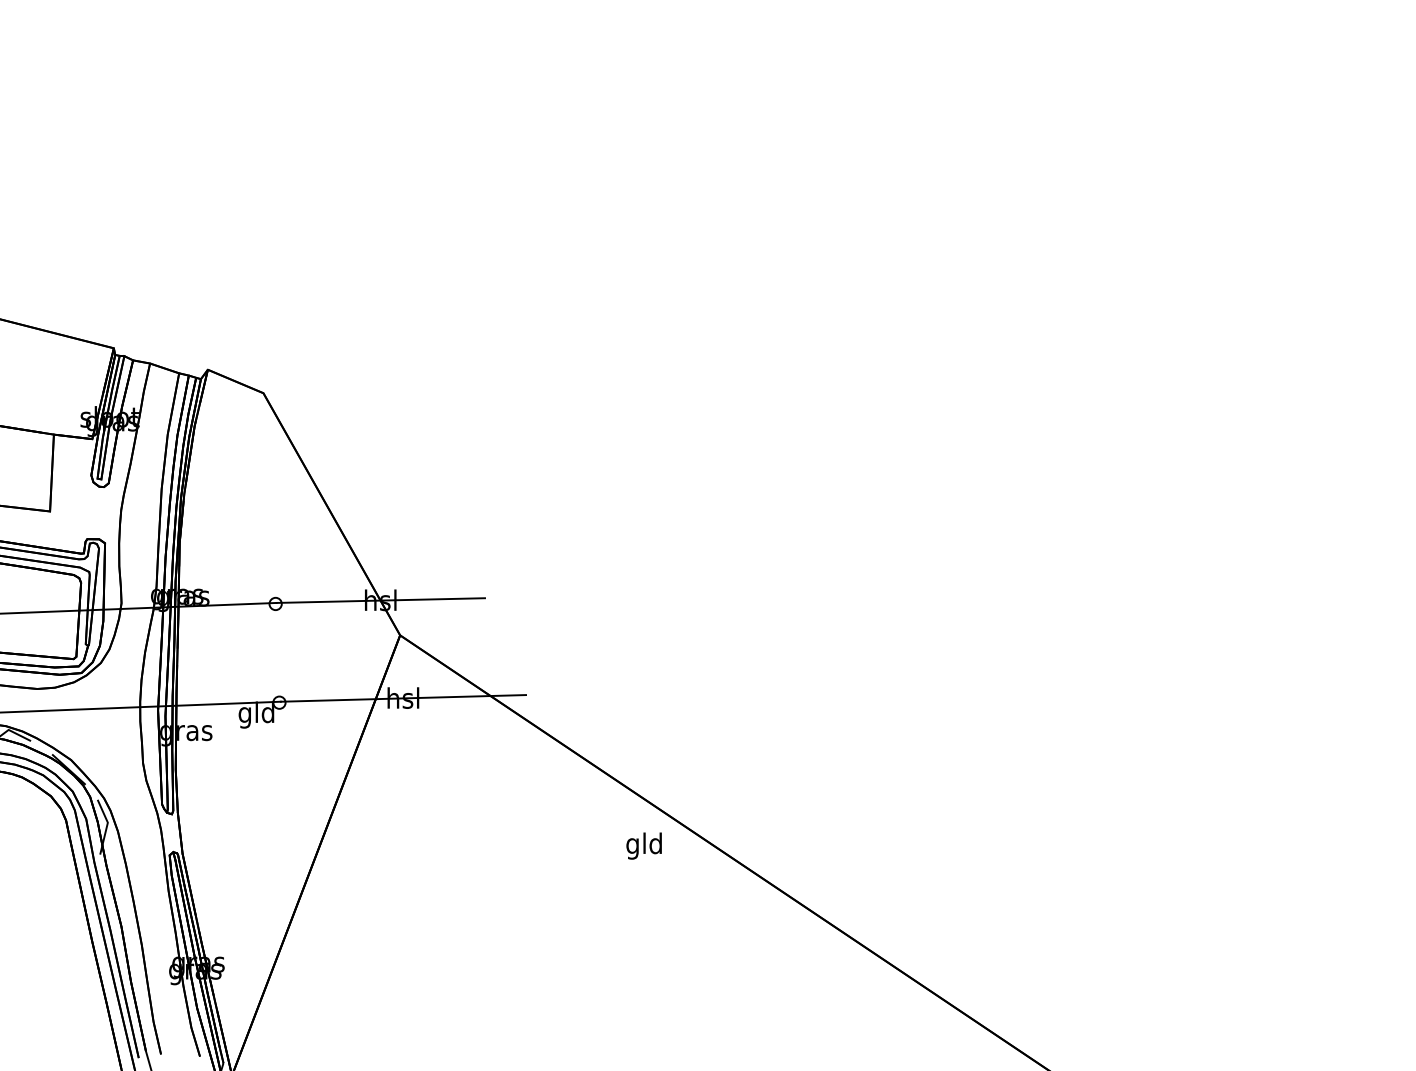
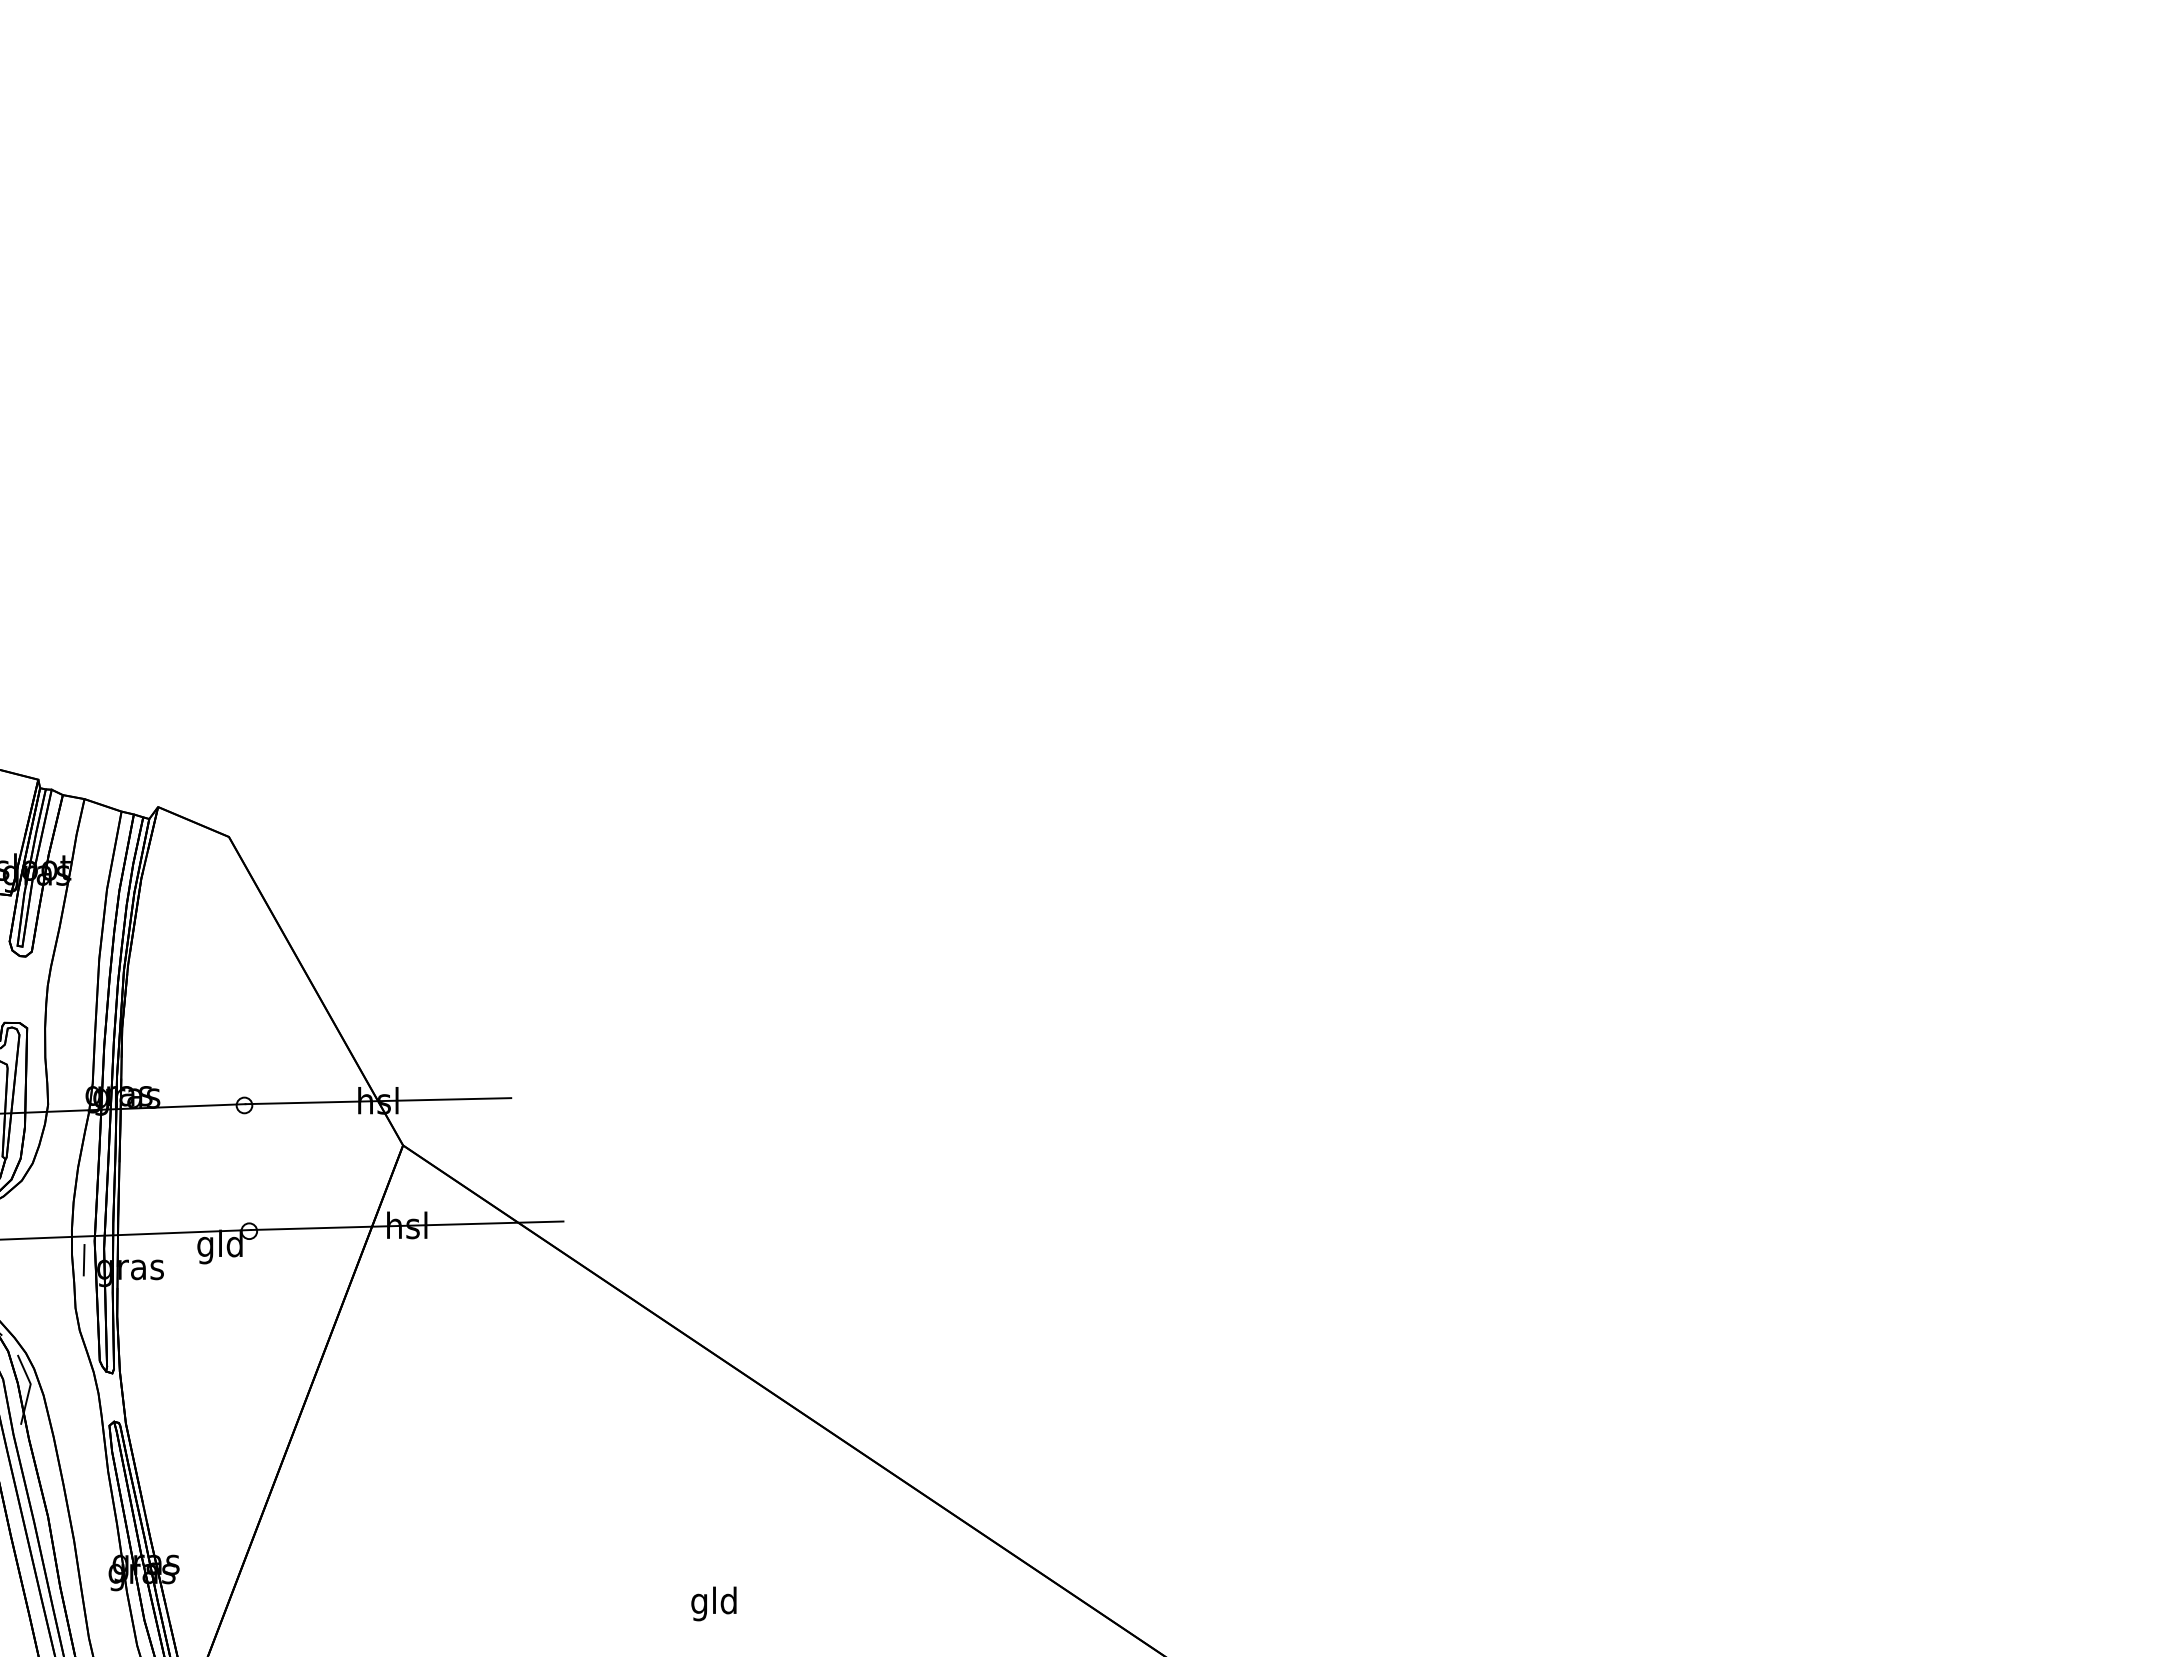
line: (149, 725) -> (83, 1260), added
text: (643, 845) -> (713, 1603), moved

